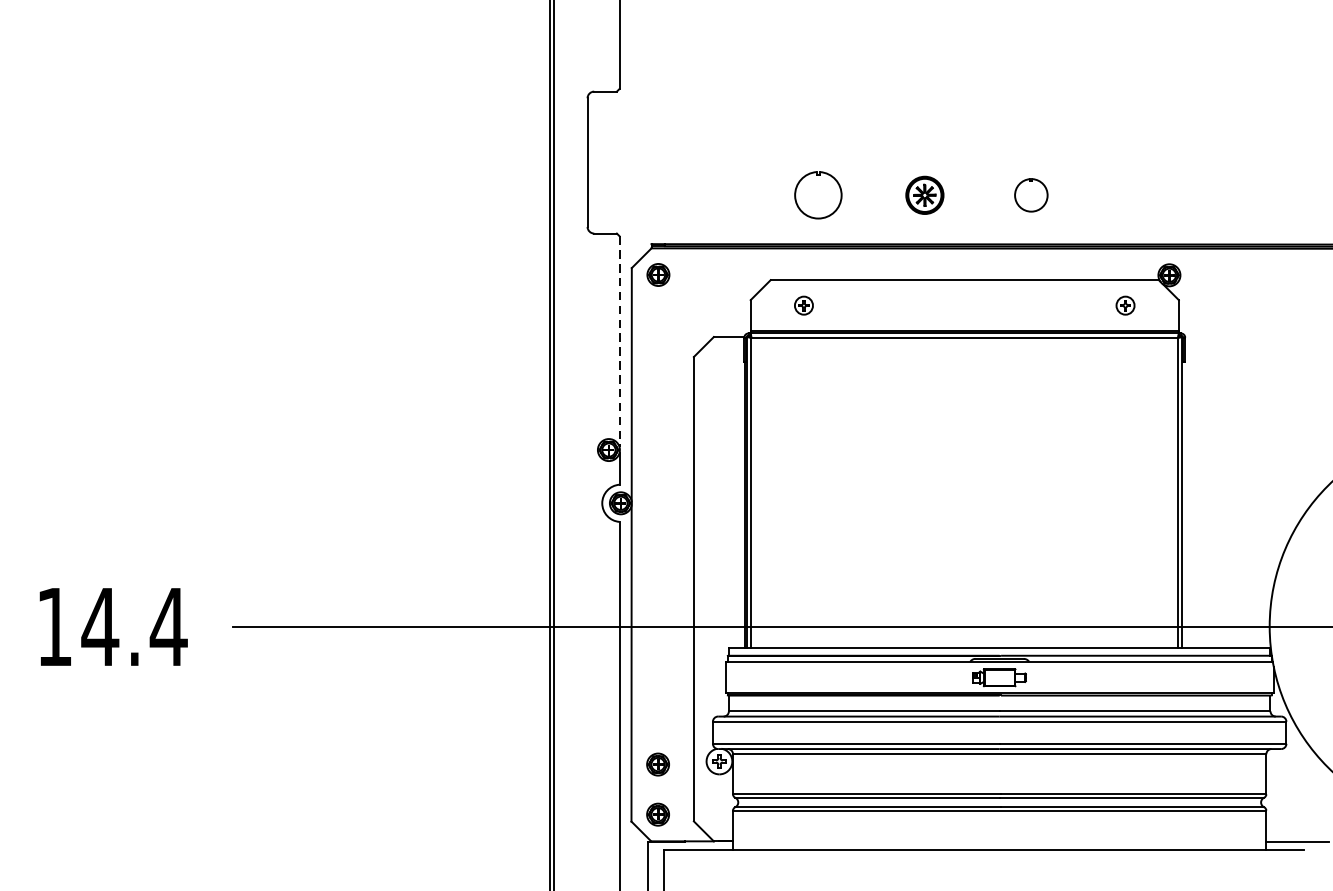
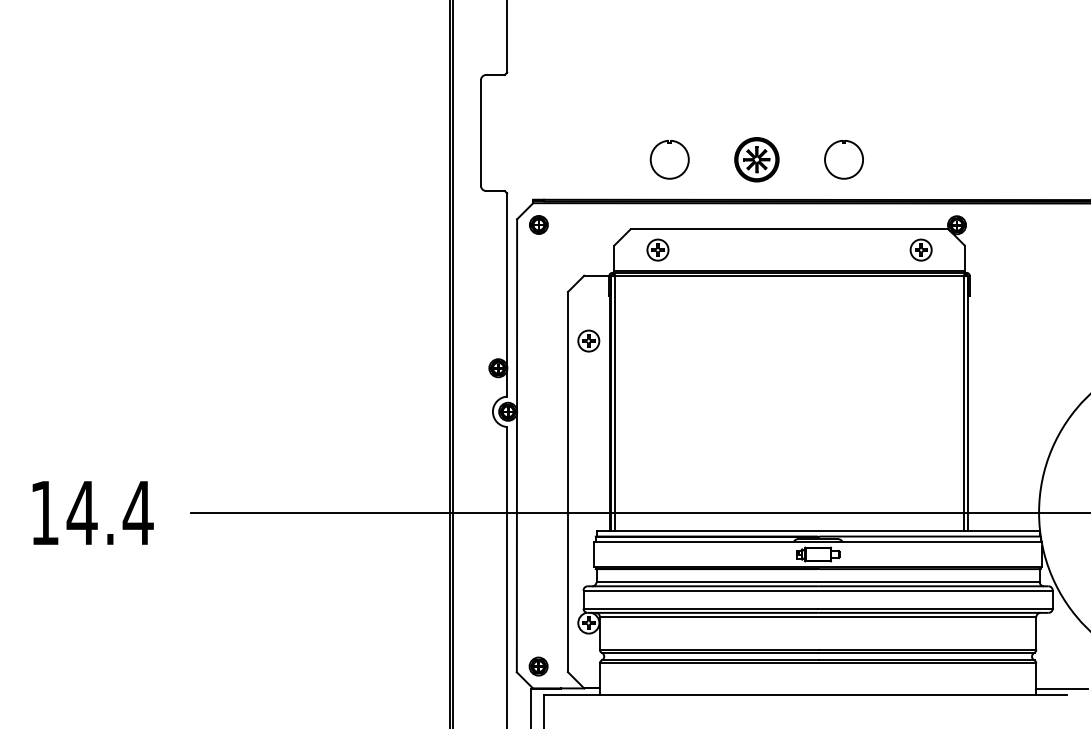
part: (924, 194) -> (756, 159), size x1.43
part: (1030, 194) -> (843, 159), size x1.43
part: (803, 304) -> (657, 249), size x1.43
part: (1124, 304) -> (920, 249), size x1.43
line: (620, 342) -> (507, 280), dashed -> solid
part: (719, 416) -> (588, 340), added
part: (657, 764) -> (538, 625), removed

